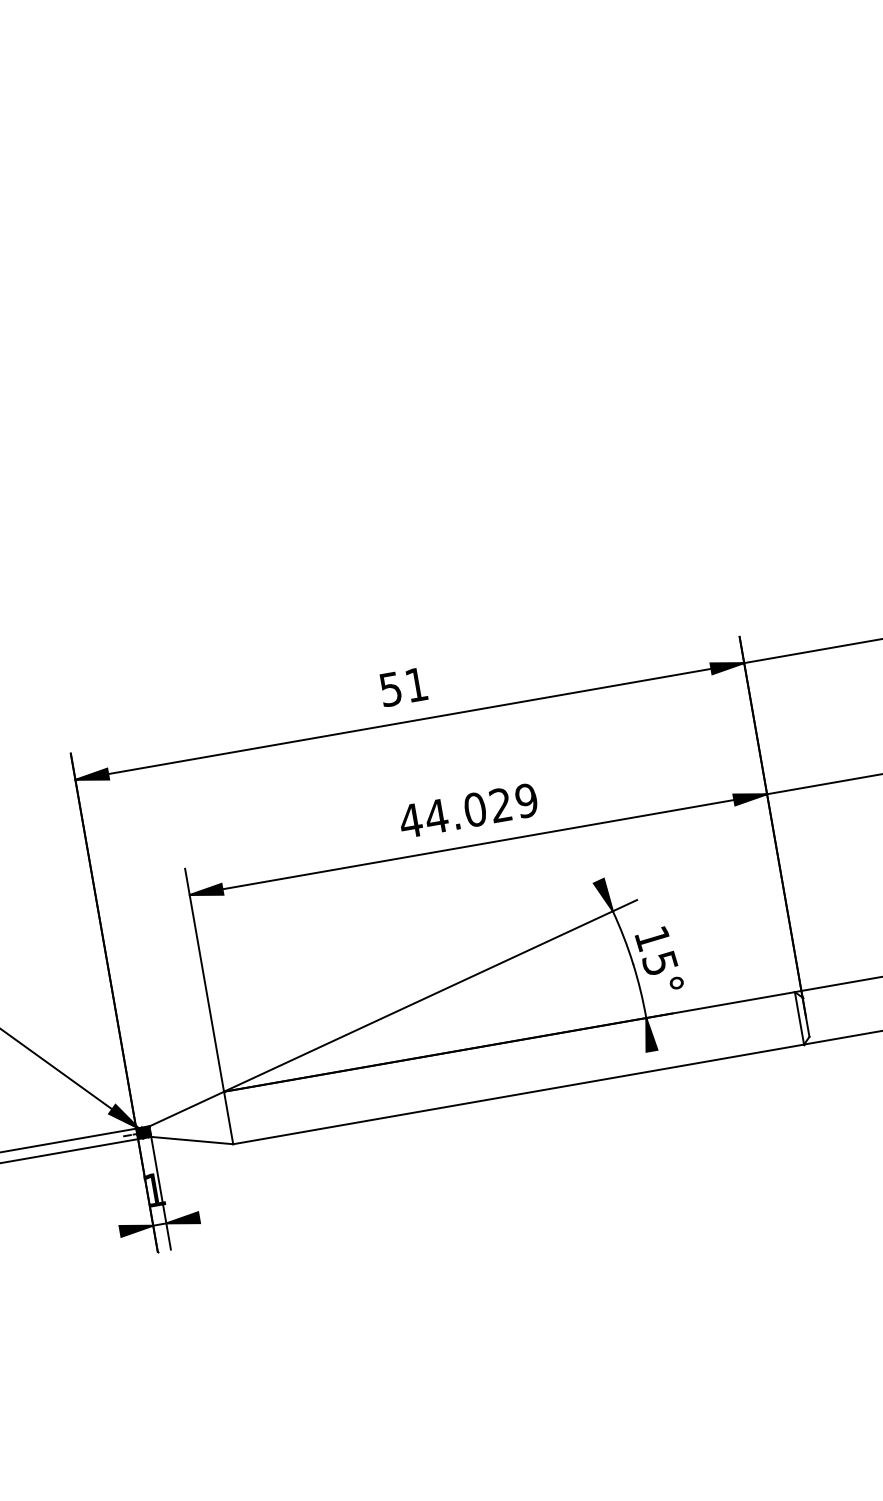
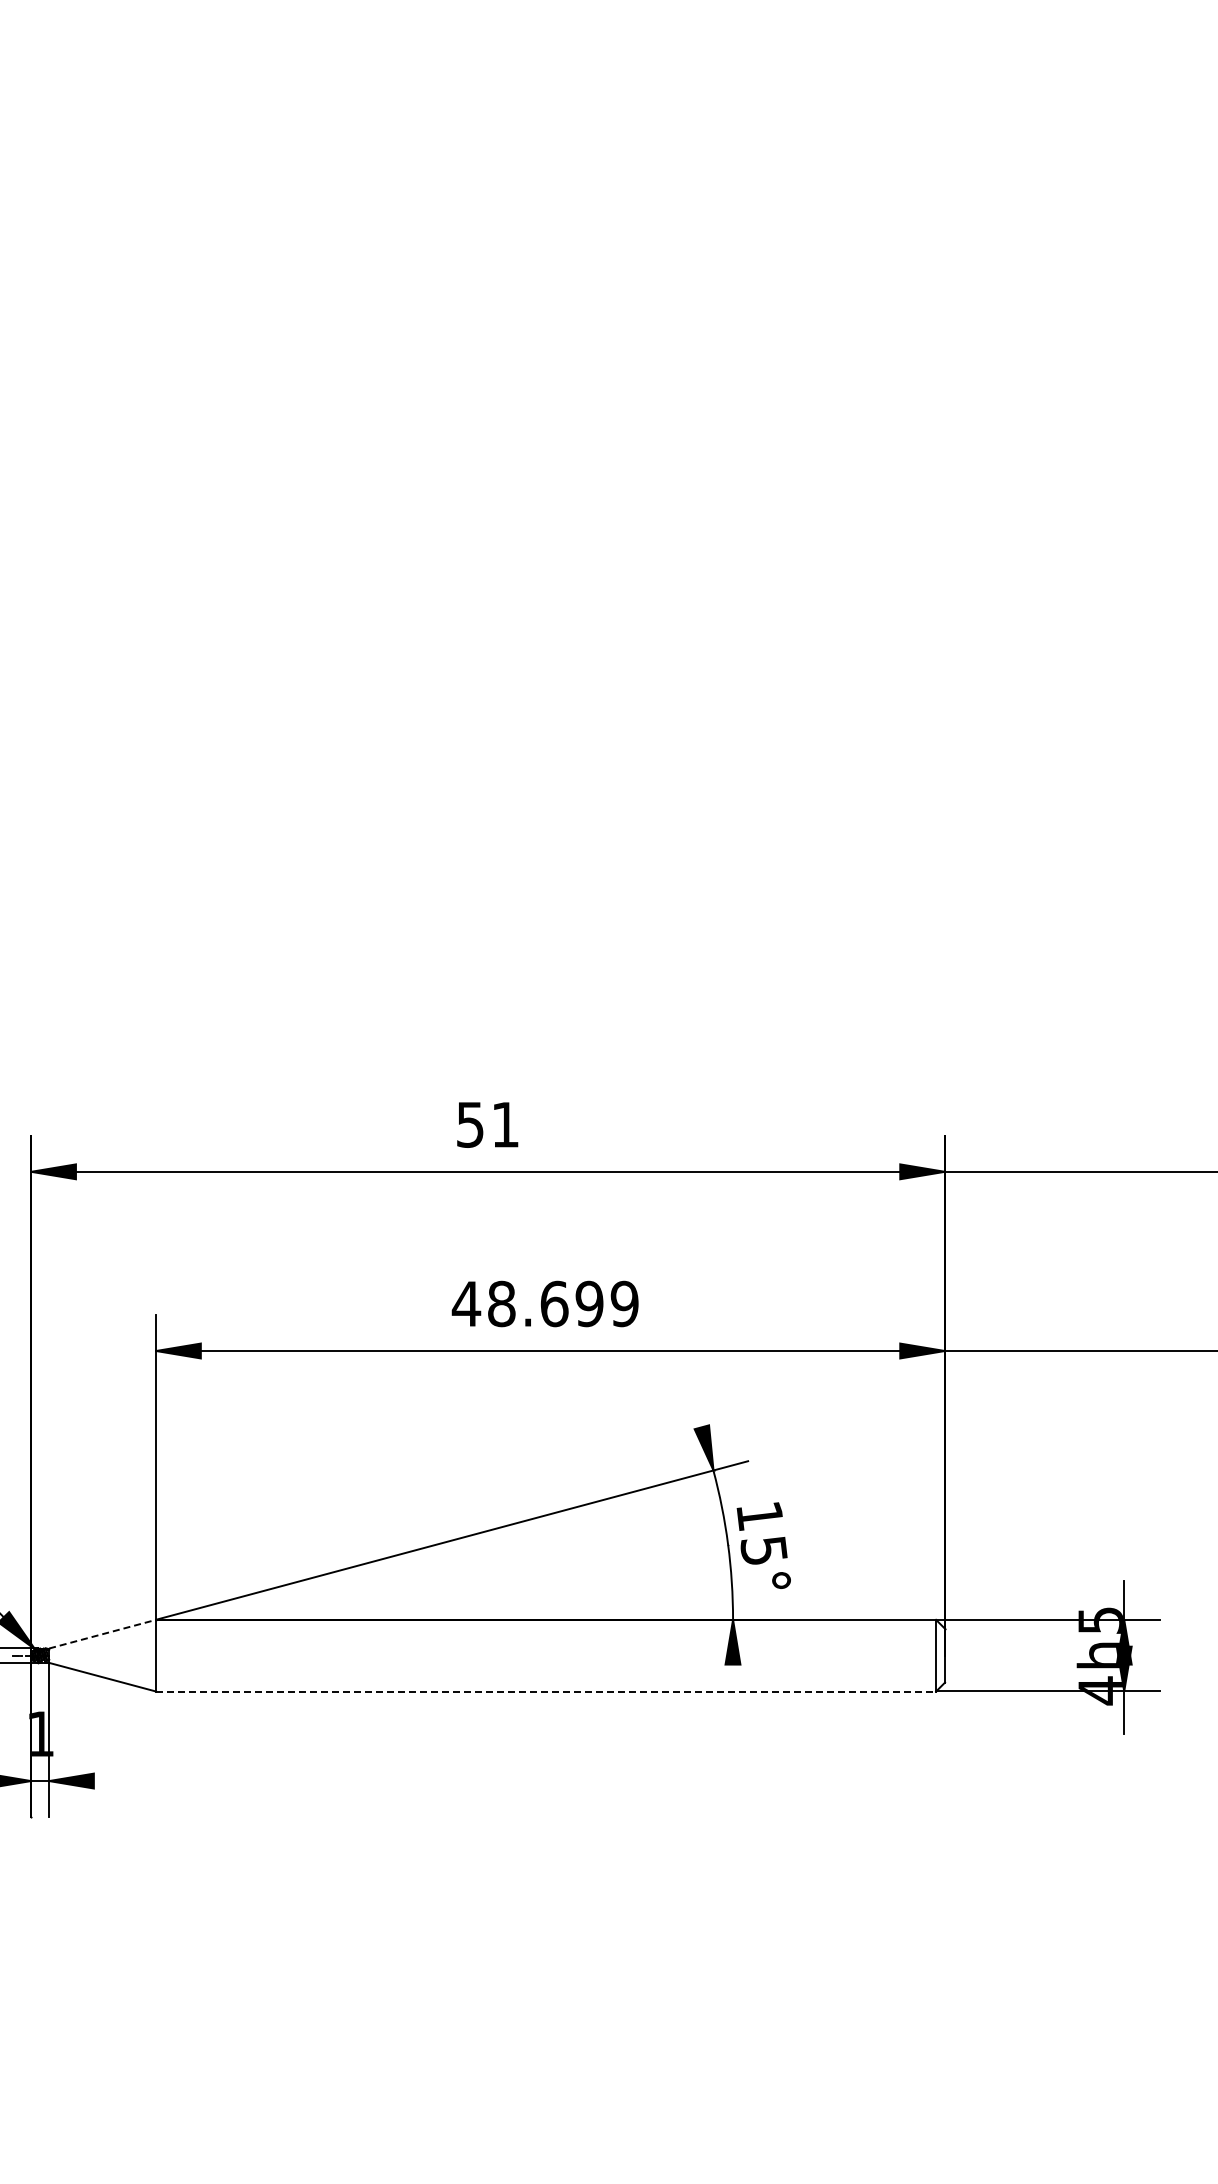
text: (468, 810) -> (545, 1303), 44.029 -> 48.699
line: (518, 1094) -> (546, 1691), solid -> dashed
line: (187, 1109) -> (103, 1634), solid -> dashed

